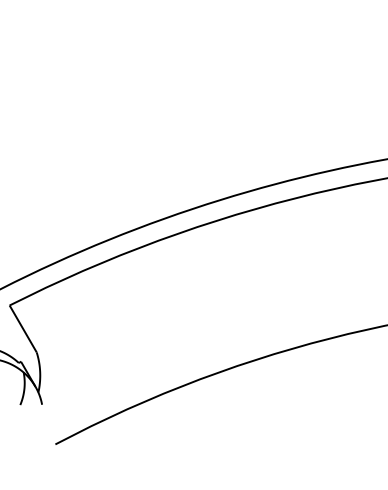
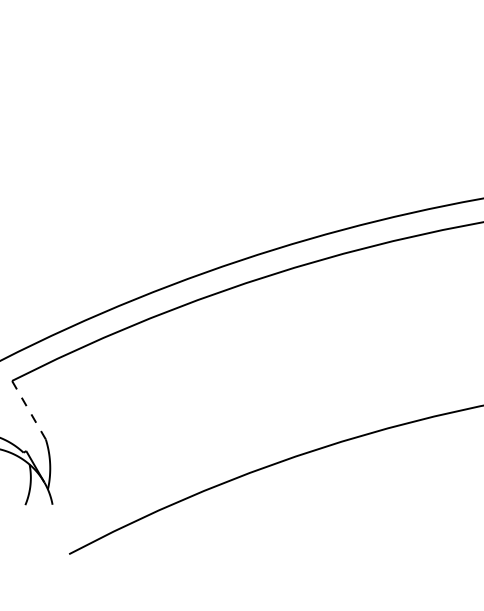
line: (22, 329) -> (28, 410), solid -> dashed

